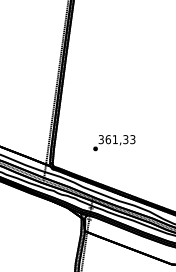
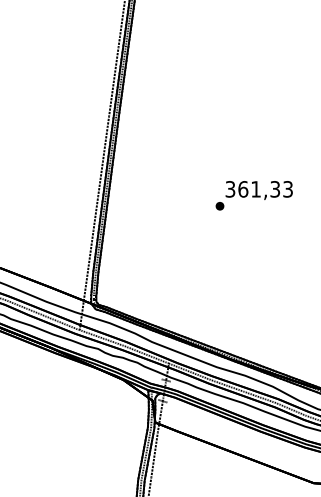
text: (114, 143) -> (254, 196), moved

